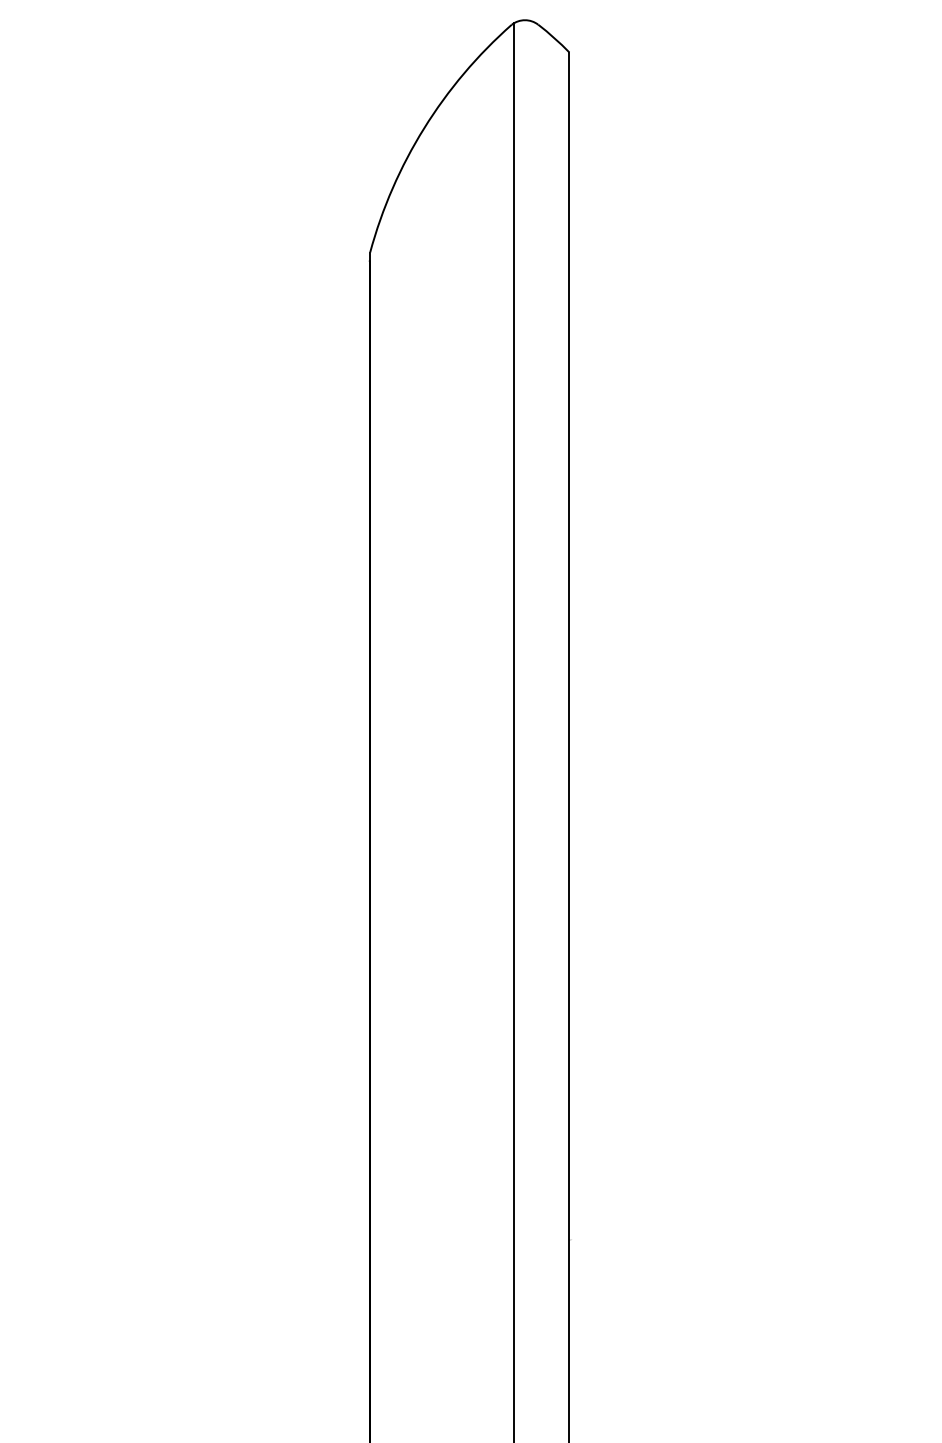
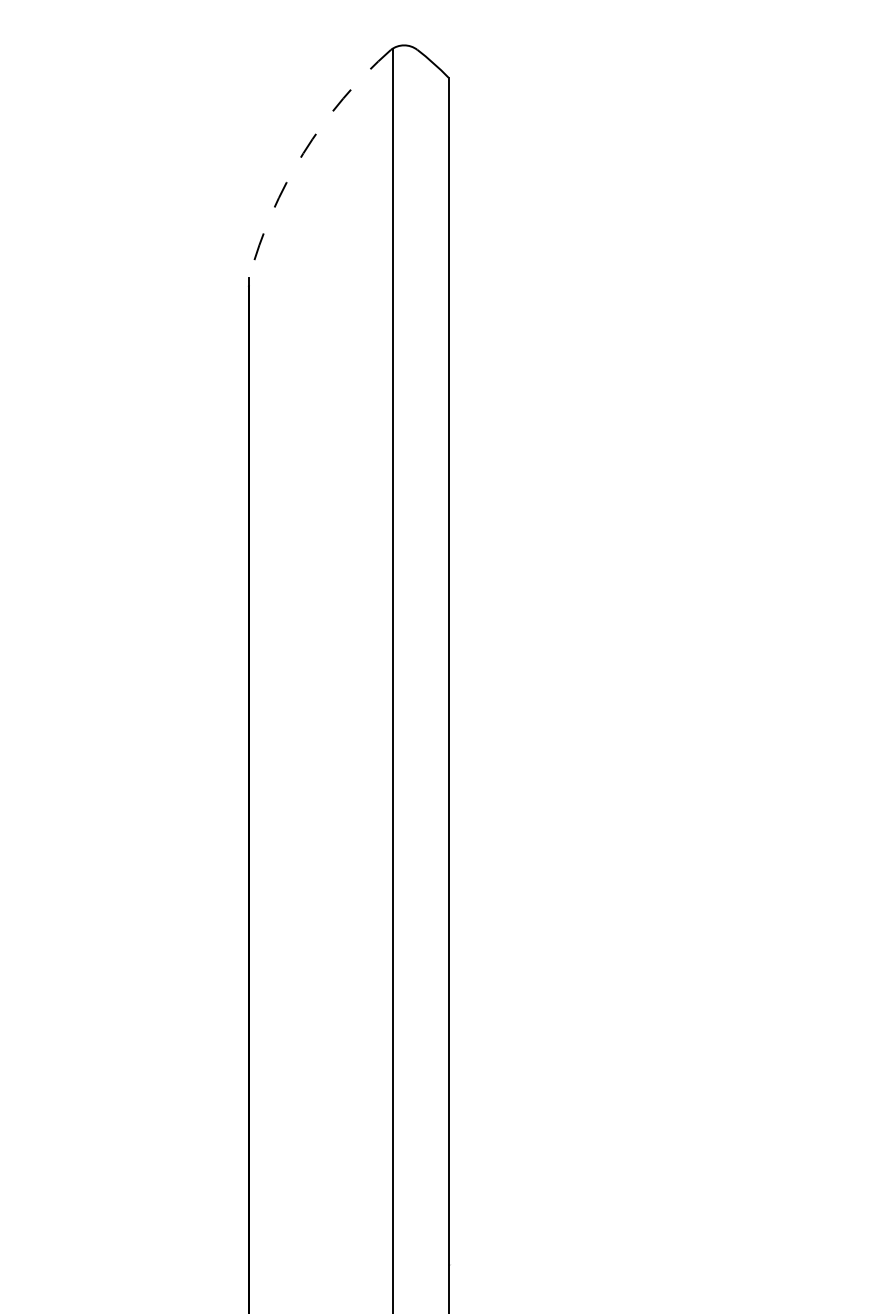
arc: (424, 128) -> (303, 153), solid -> dashed

